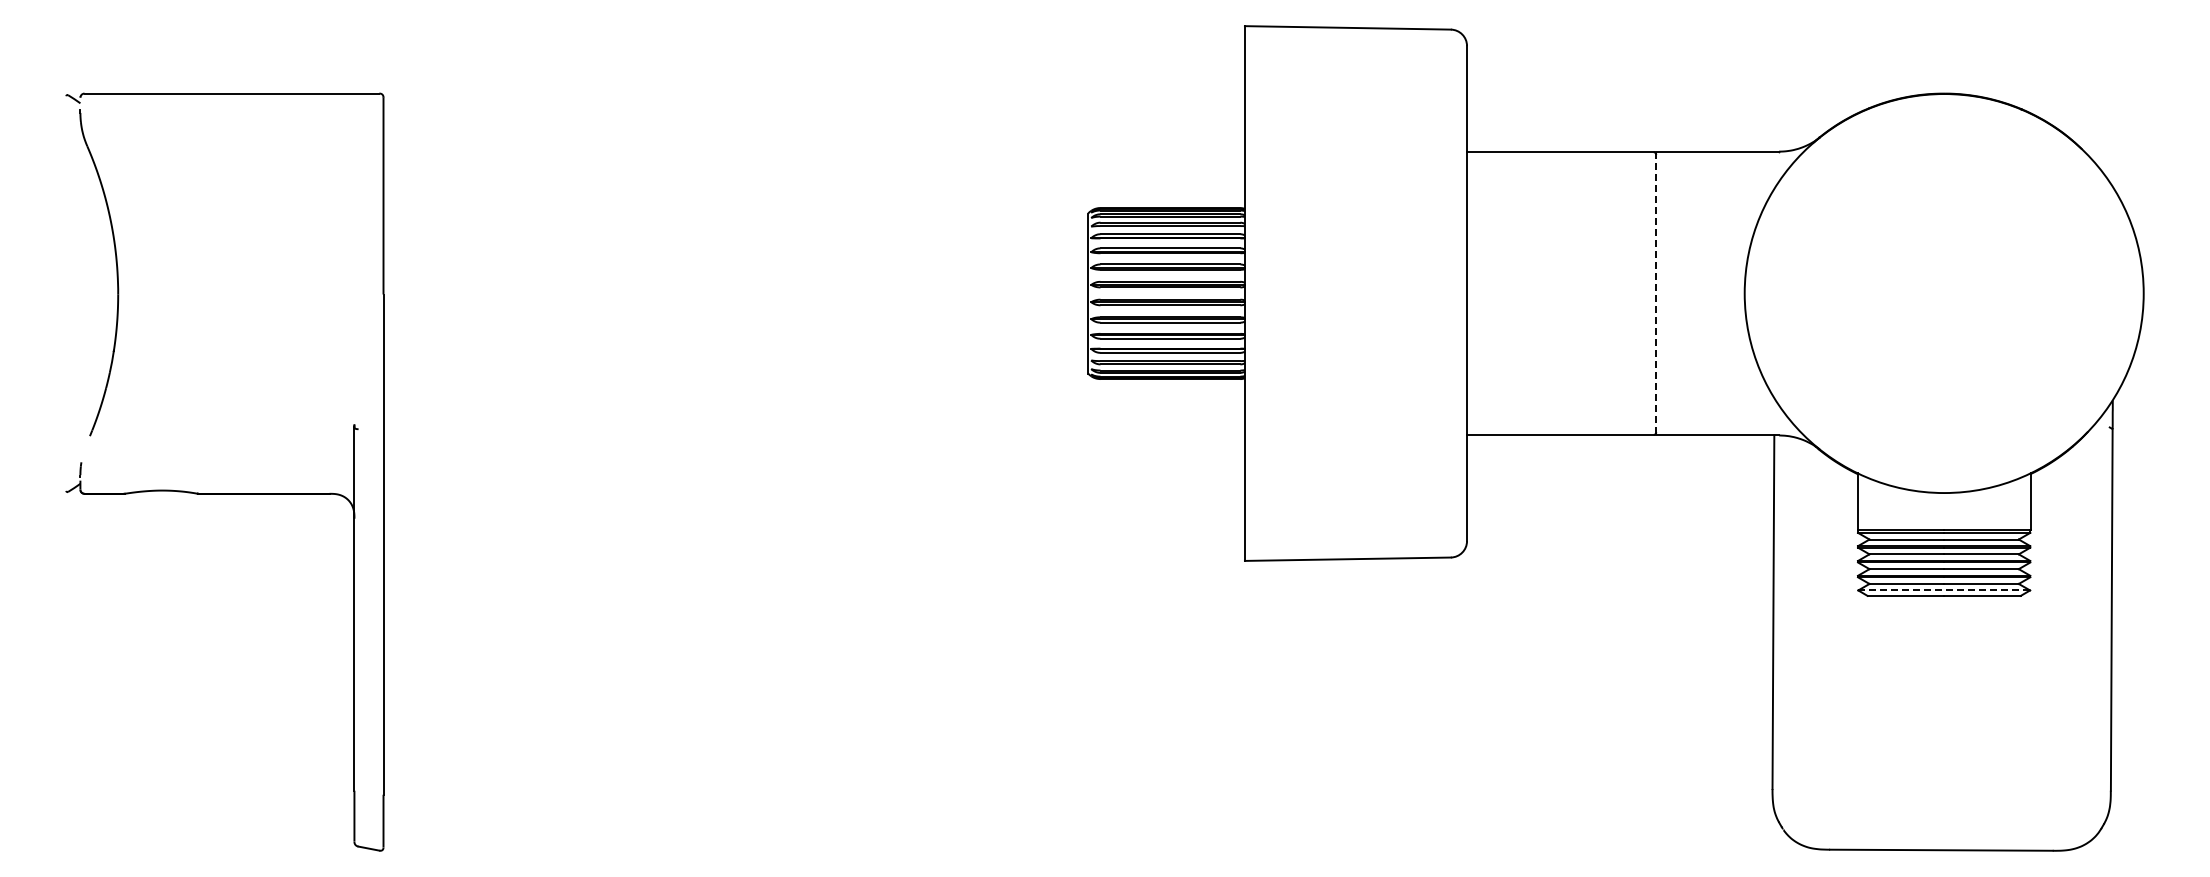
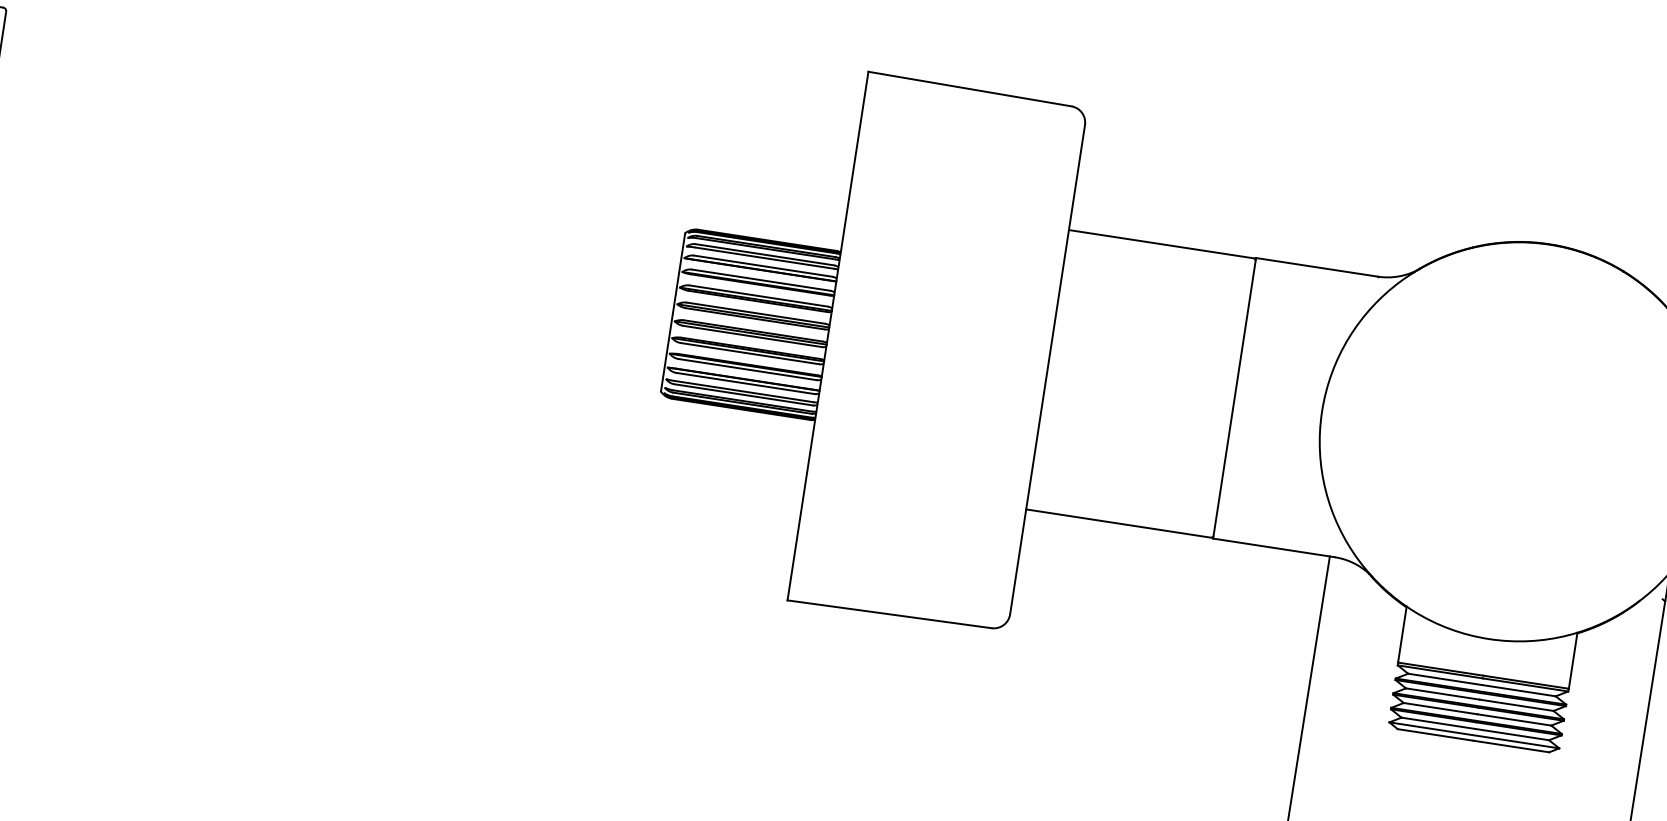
line: (1656, 293) -> (1234, 398), dashed -> solid
line: (1944, 590) -> (1474, 735), dashed -> solid

